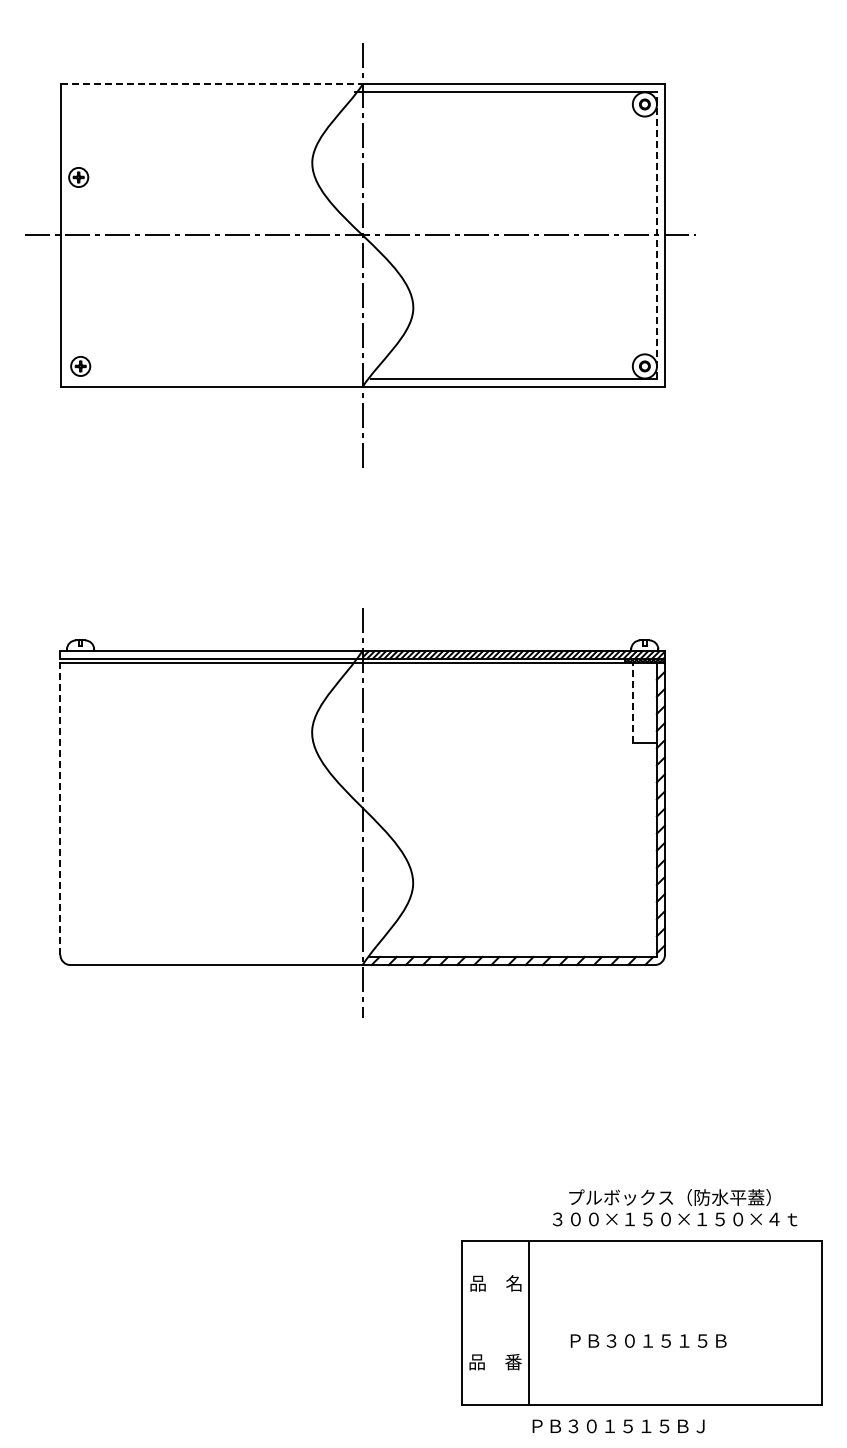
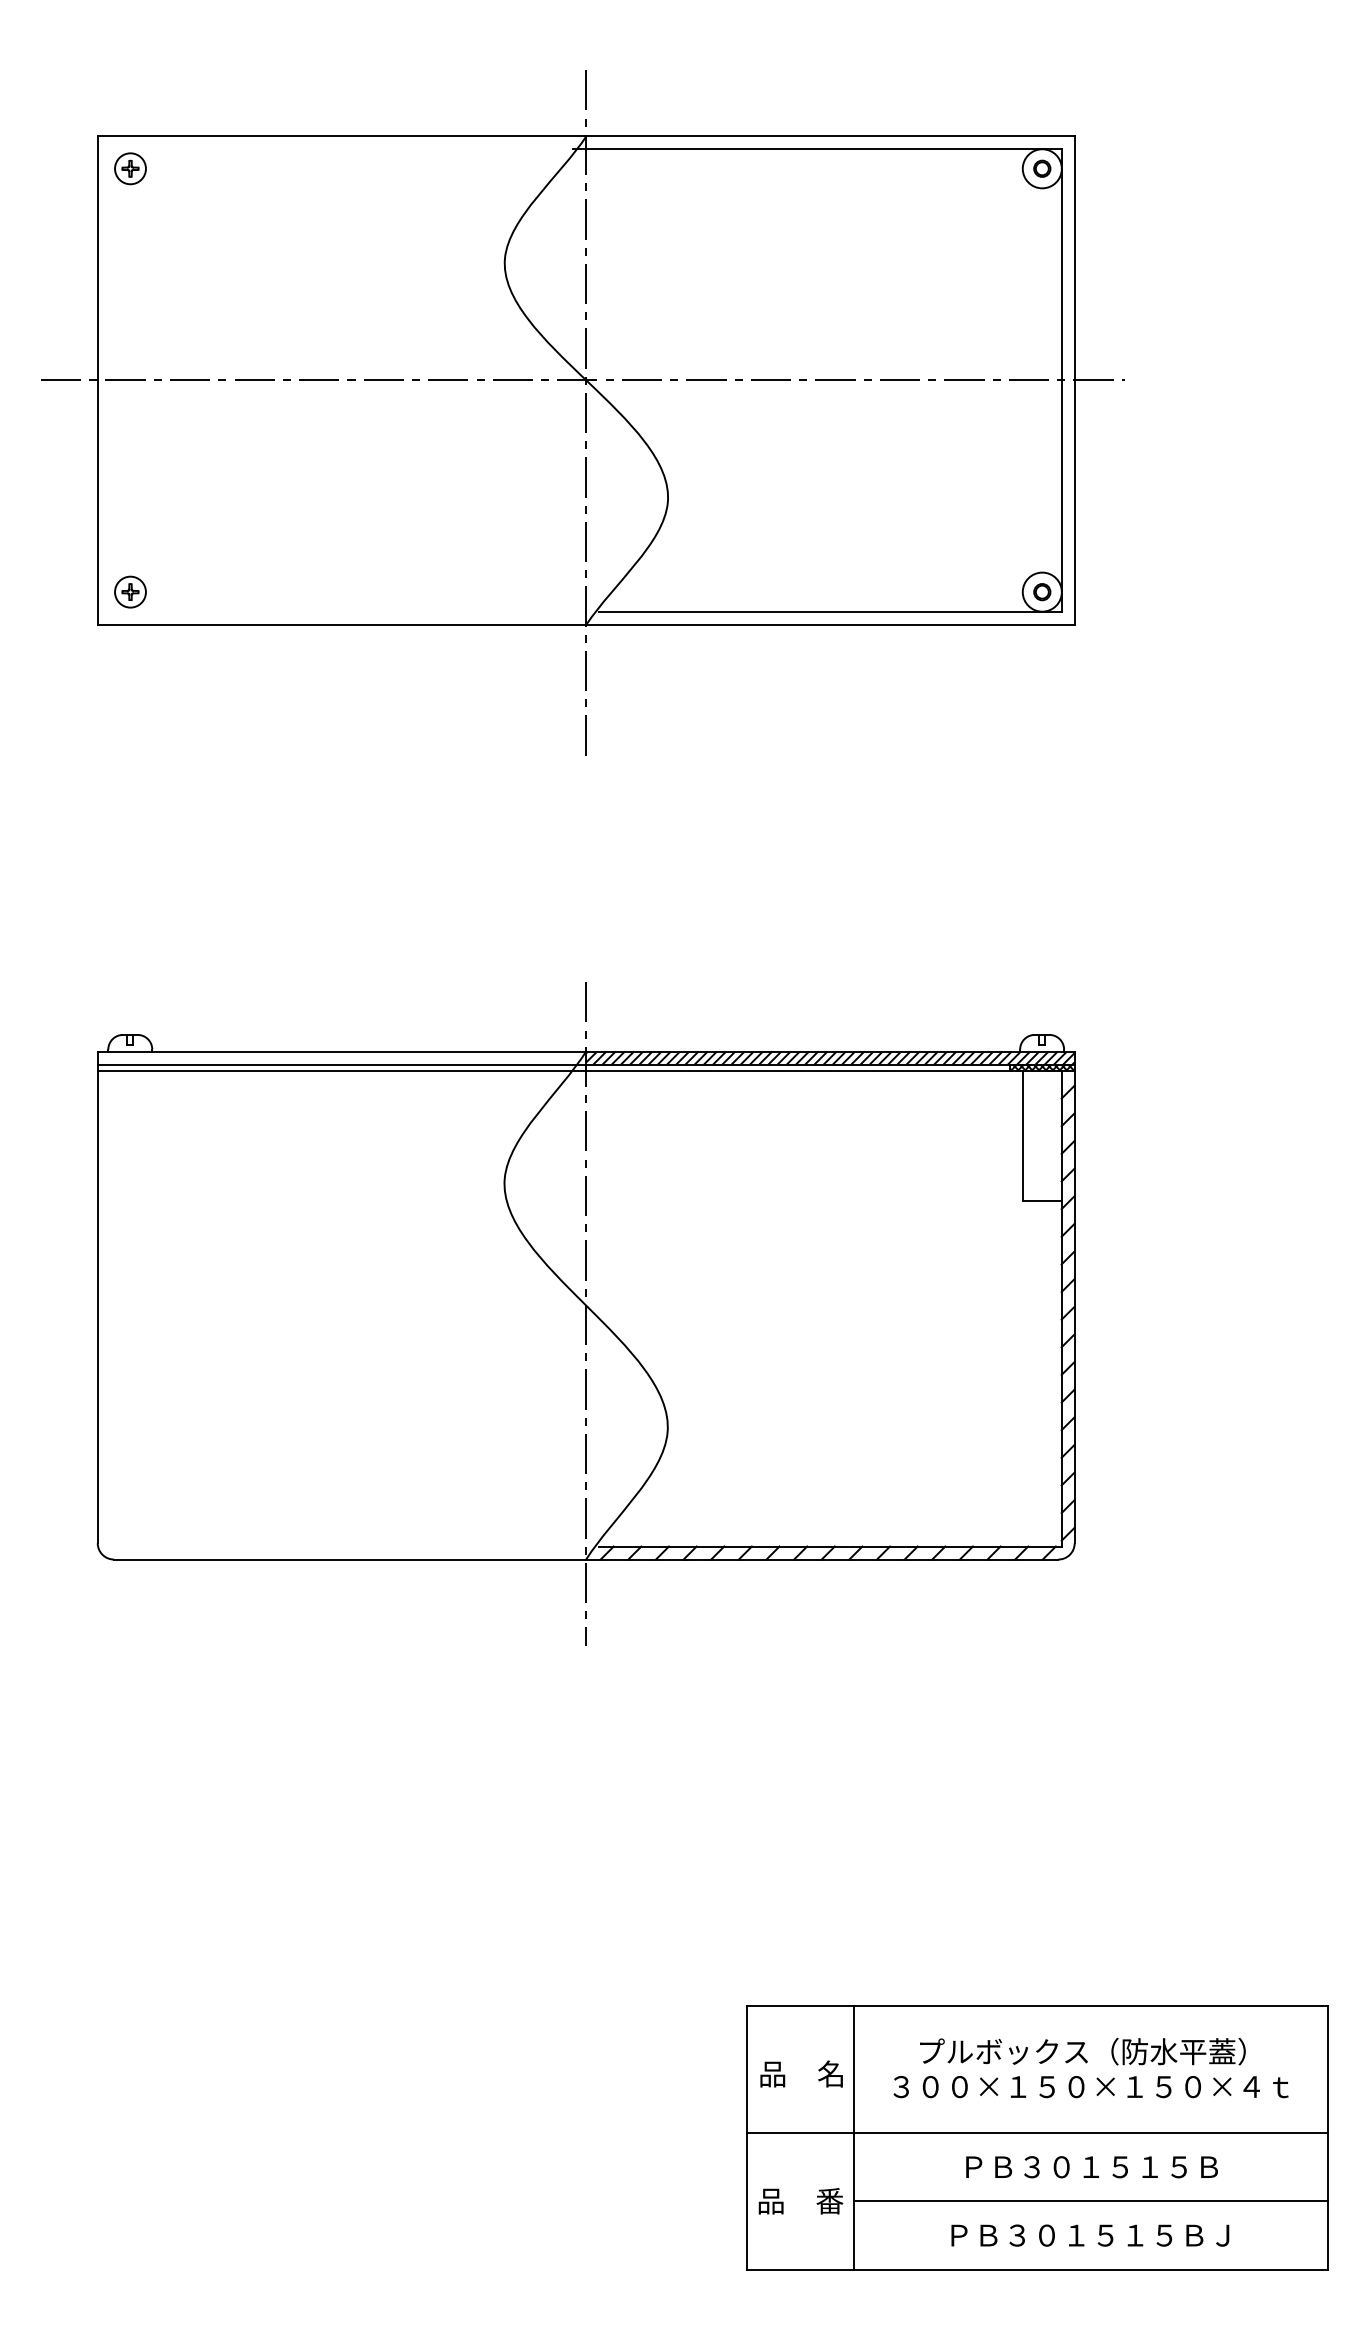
line: (212, 84) -> (343, 136), dashed -> solid
part: (78, 177) -> (130, 168), moved
line: (657, 234) -> (1062, 378), dashed -> solid
line: (632, 702) -> (1022, 1135), dashed -> solid
line: (60, 802) -> (97, 1296), dashed -> solid
text: (675, 1207) -> (1091, 2067), moved
line: (641, 1319) -> (1036, 2132), added
text: (648, 1340) -> (1091, 2166), moved
line: (674, 1362) -> (1090, 2201), added
text: (618, 1426) -> (1090, 2235), moved

